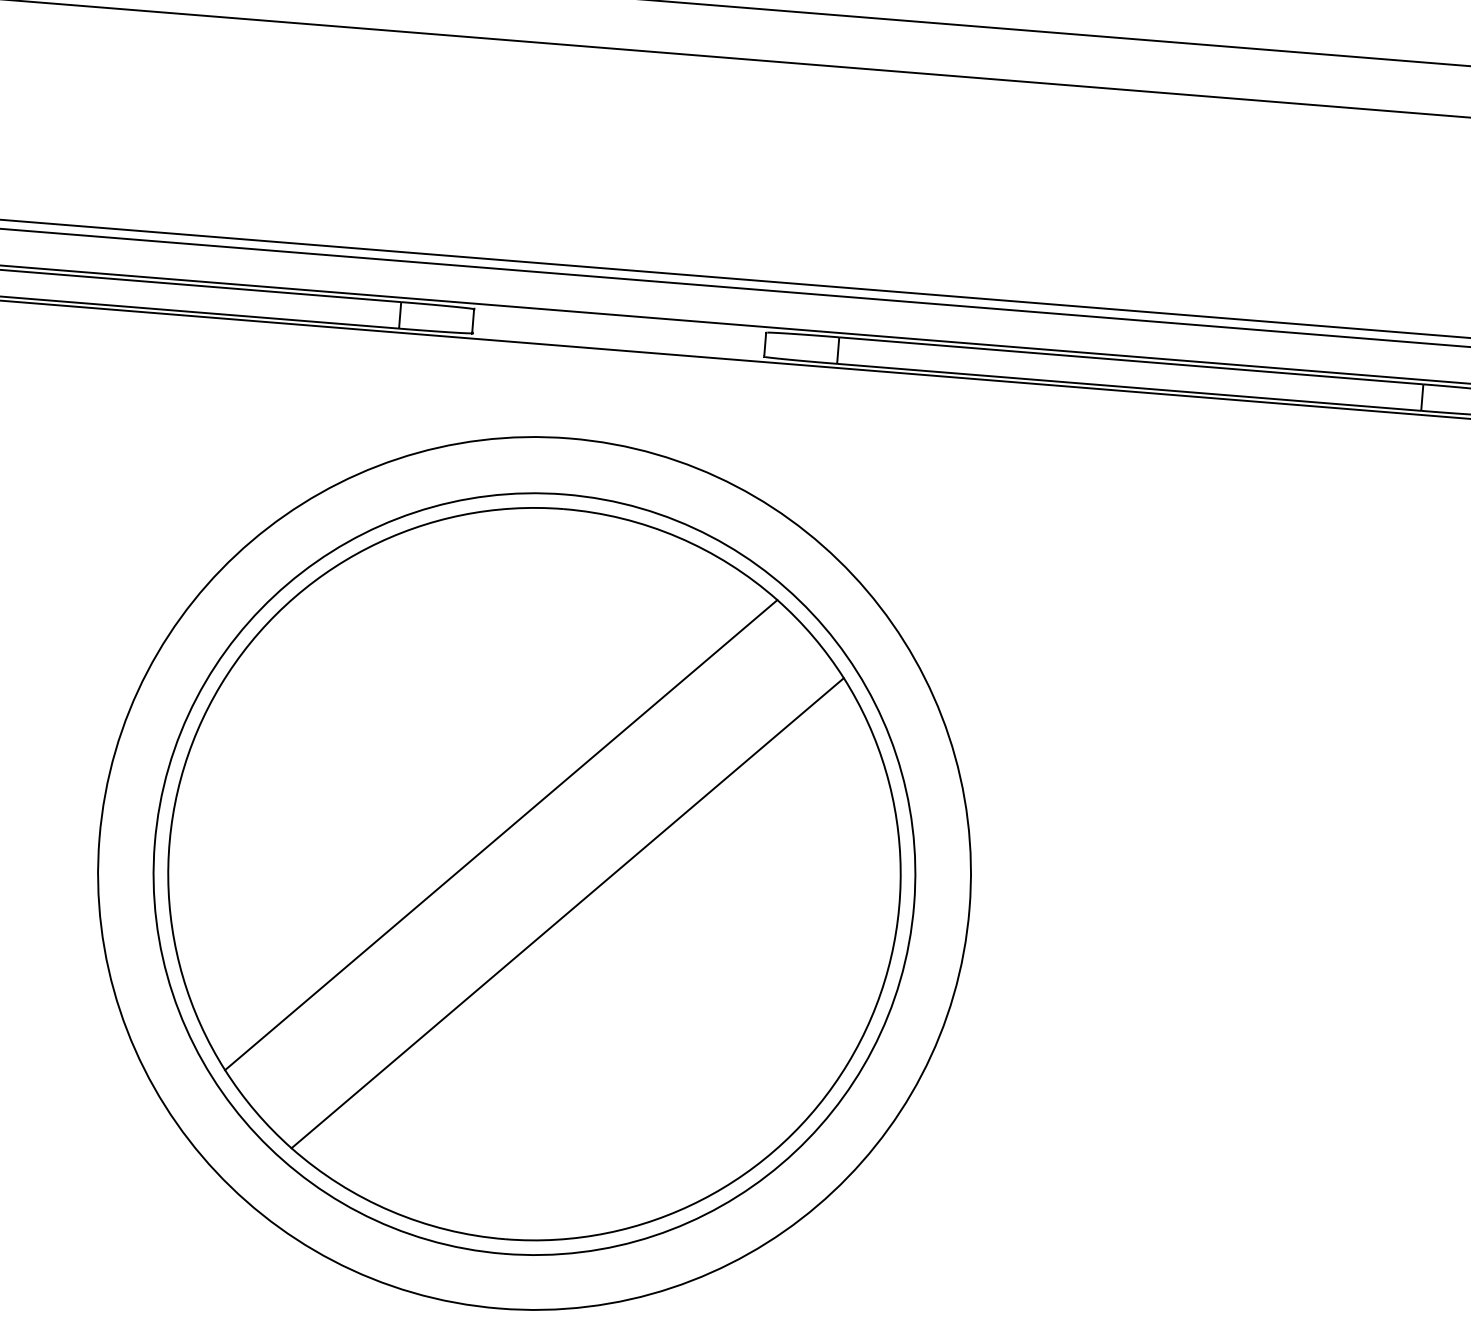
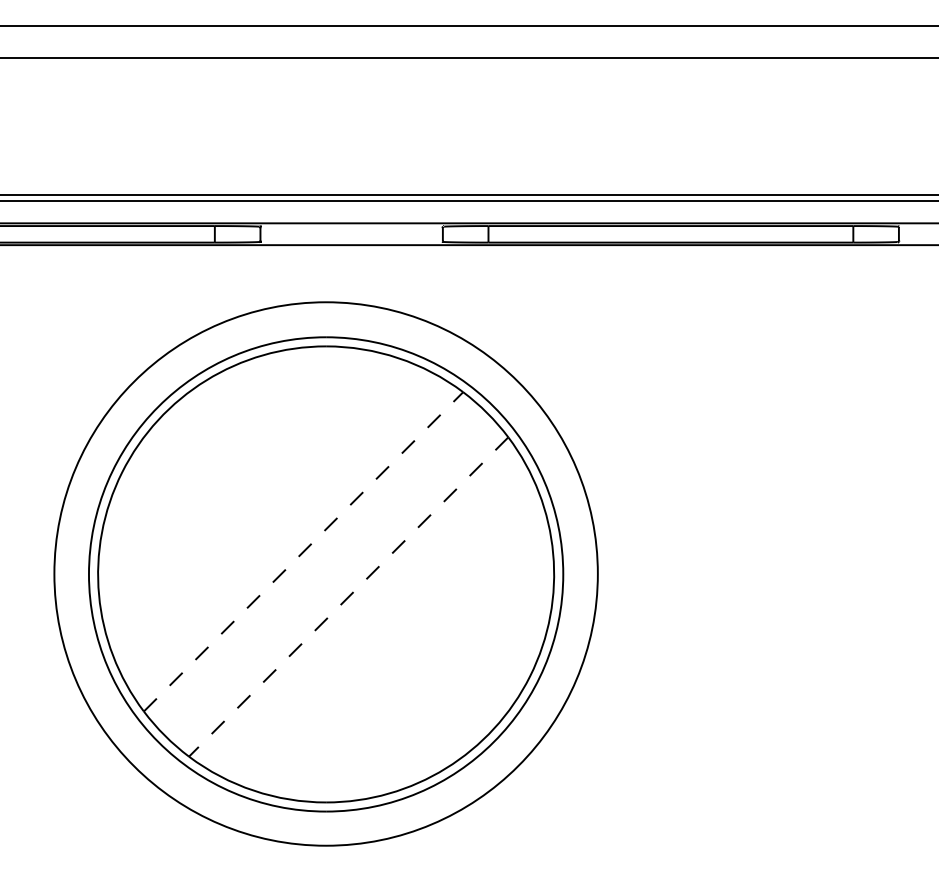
line: (501, 834) -> (303, 551), solid -> dashed
line: (567, 913) -> (348, 597), solid -> dashed

